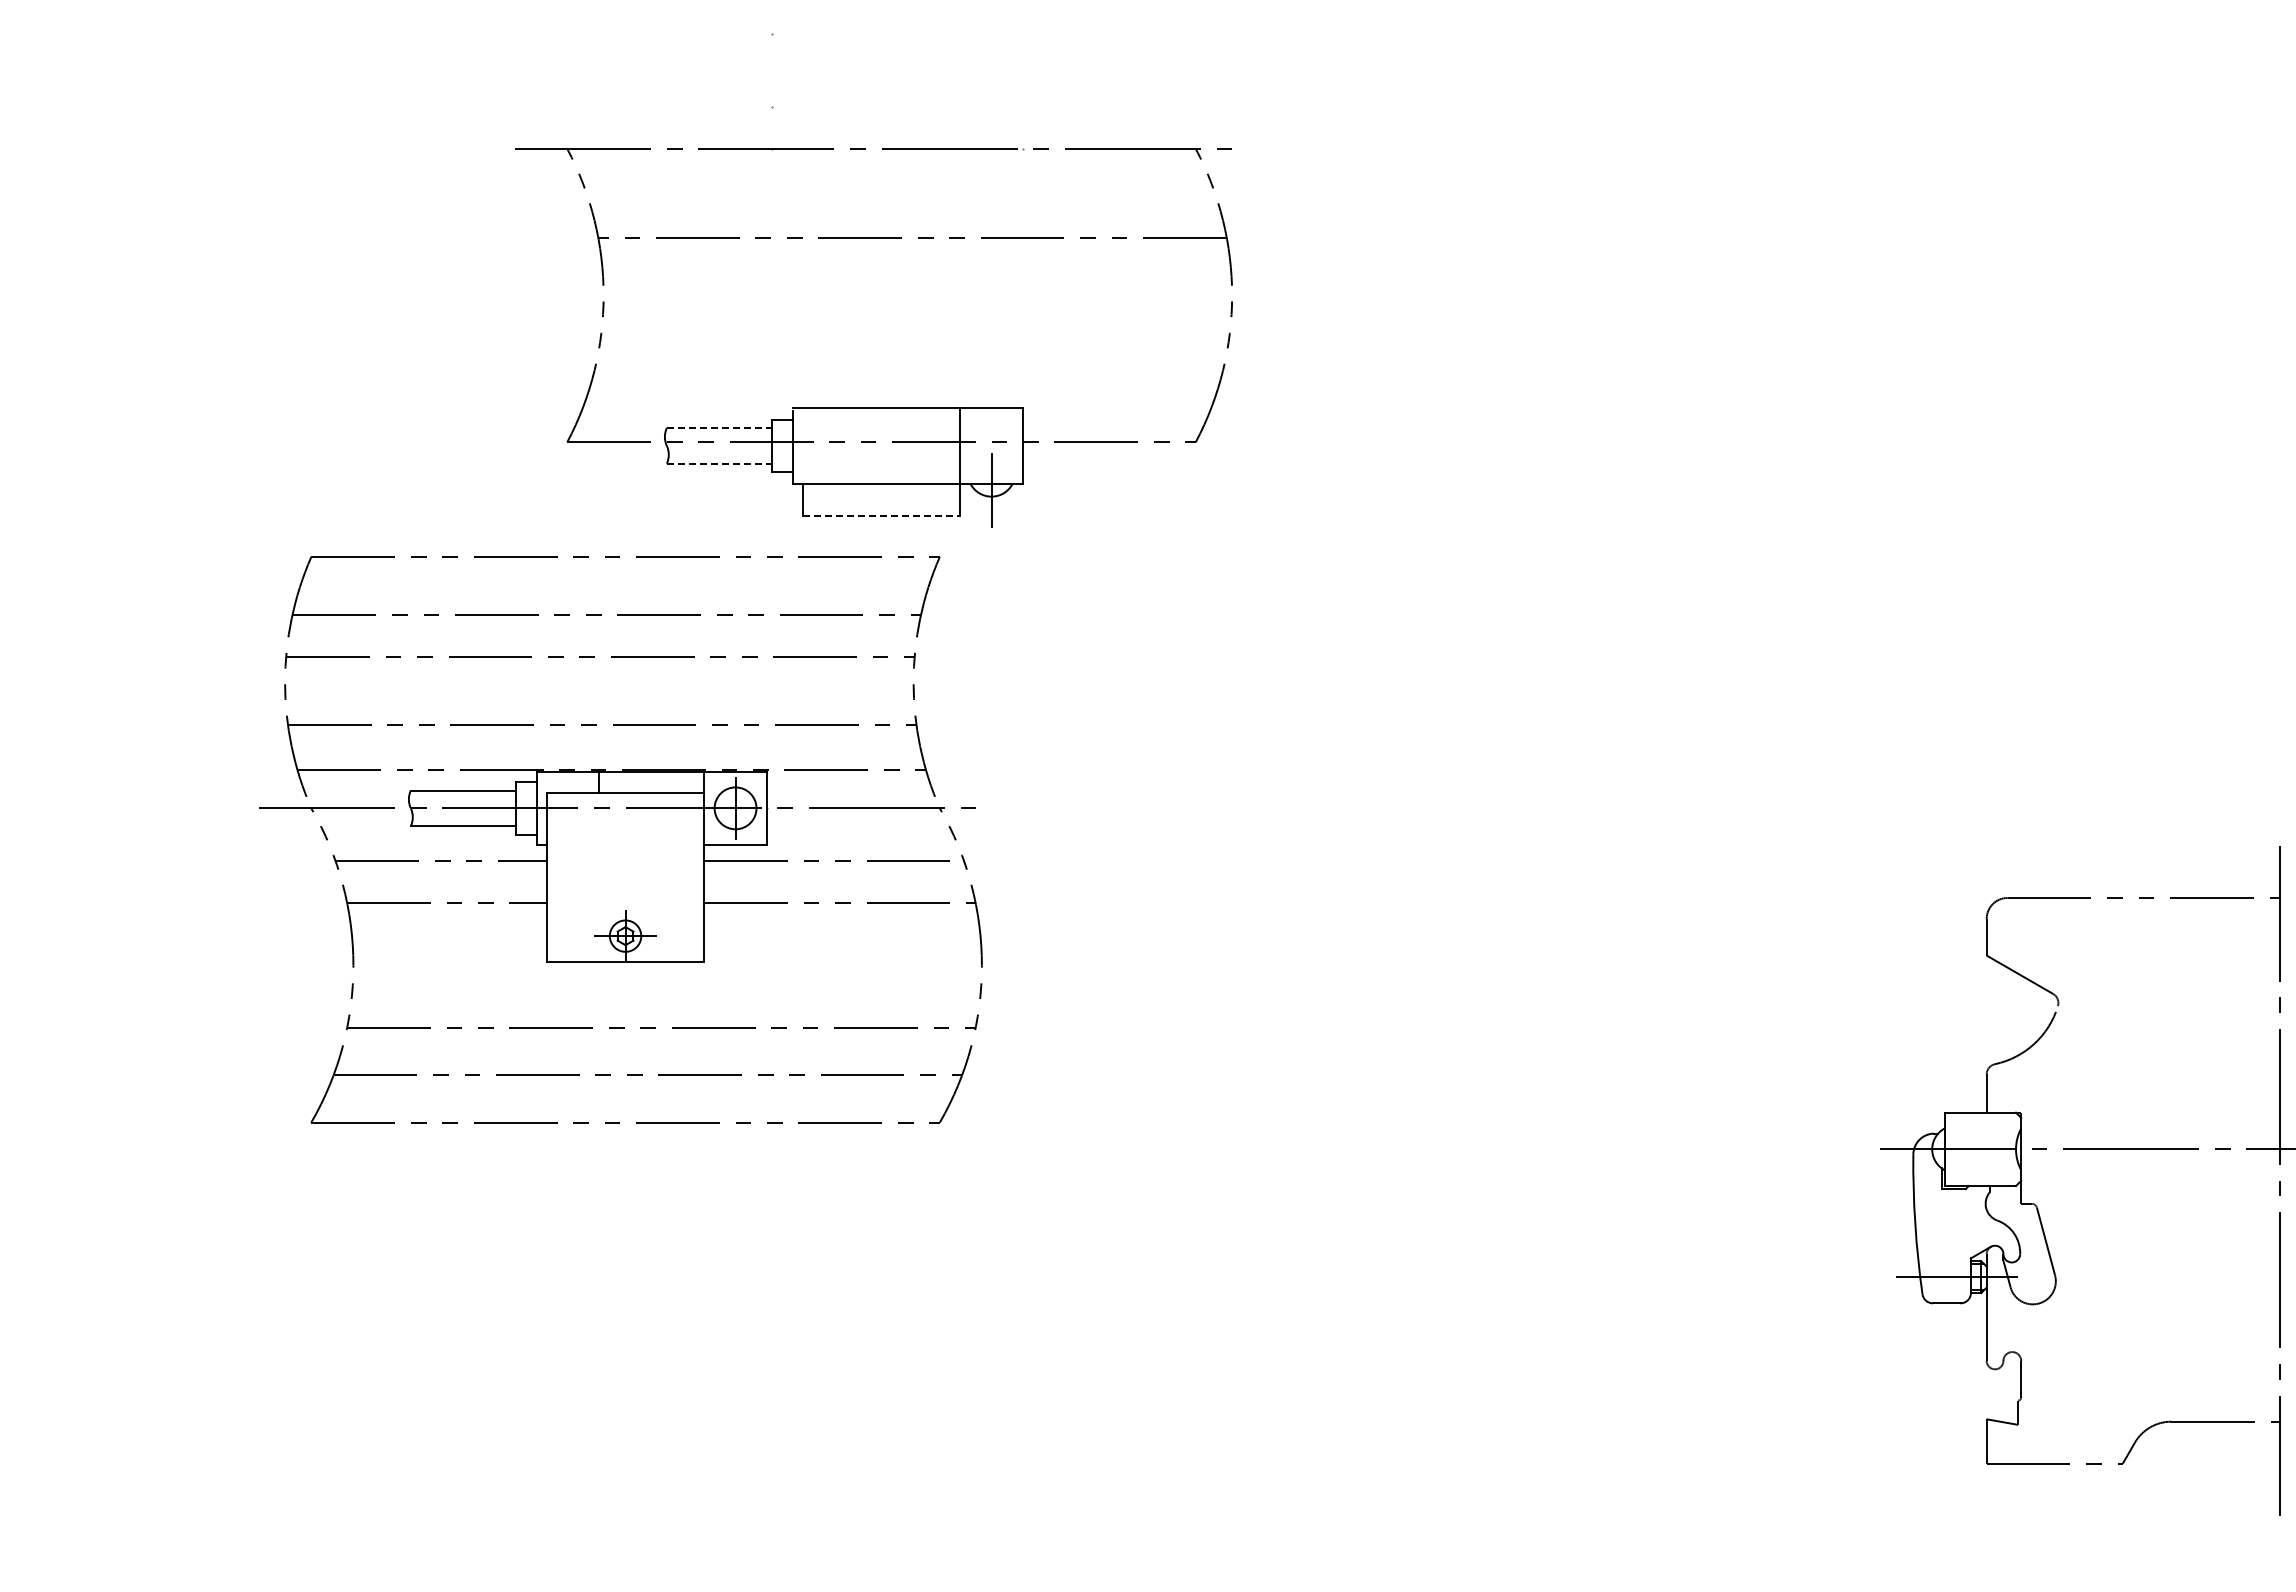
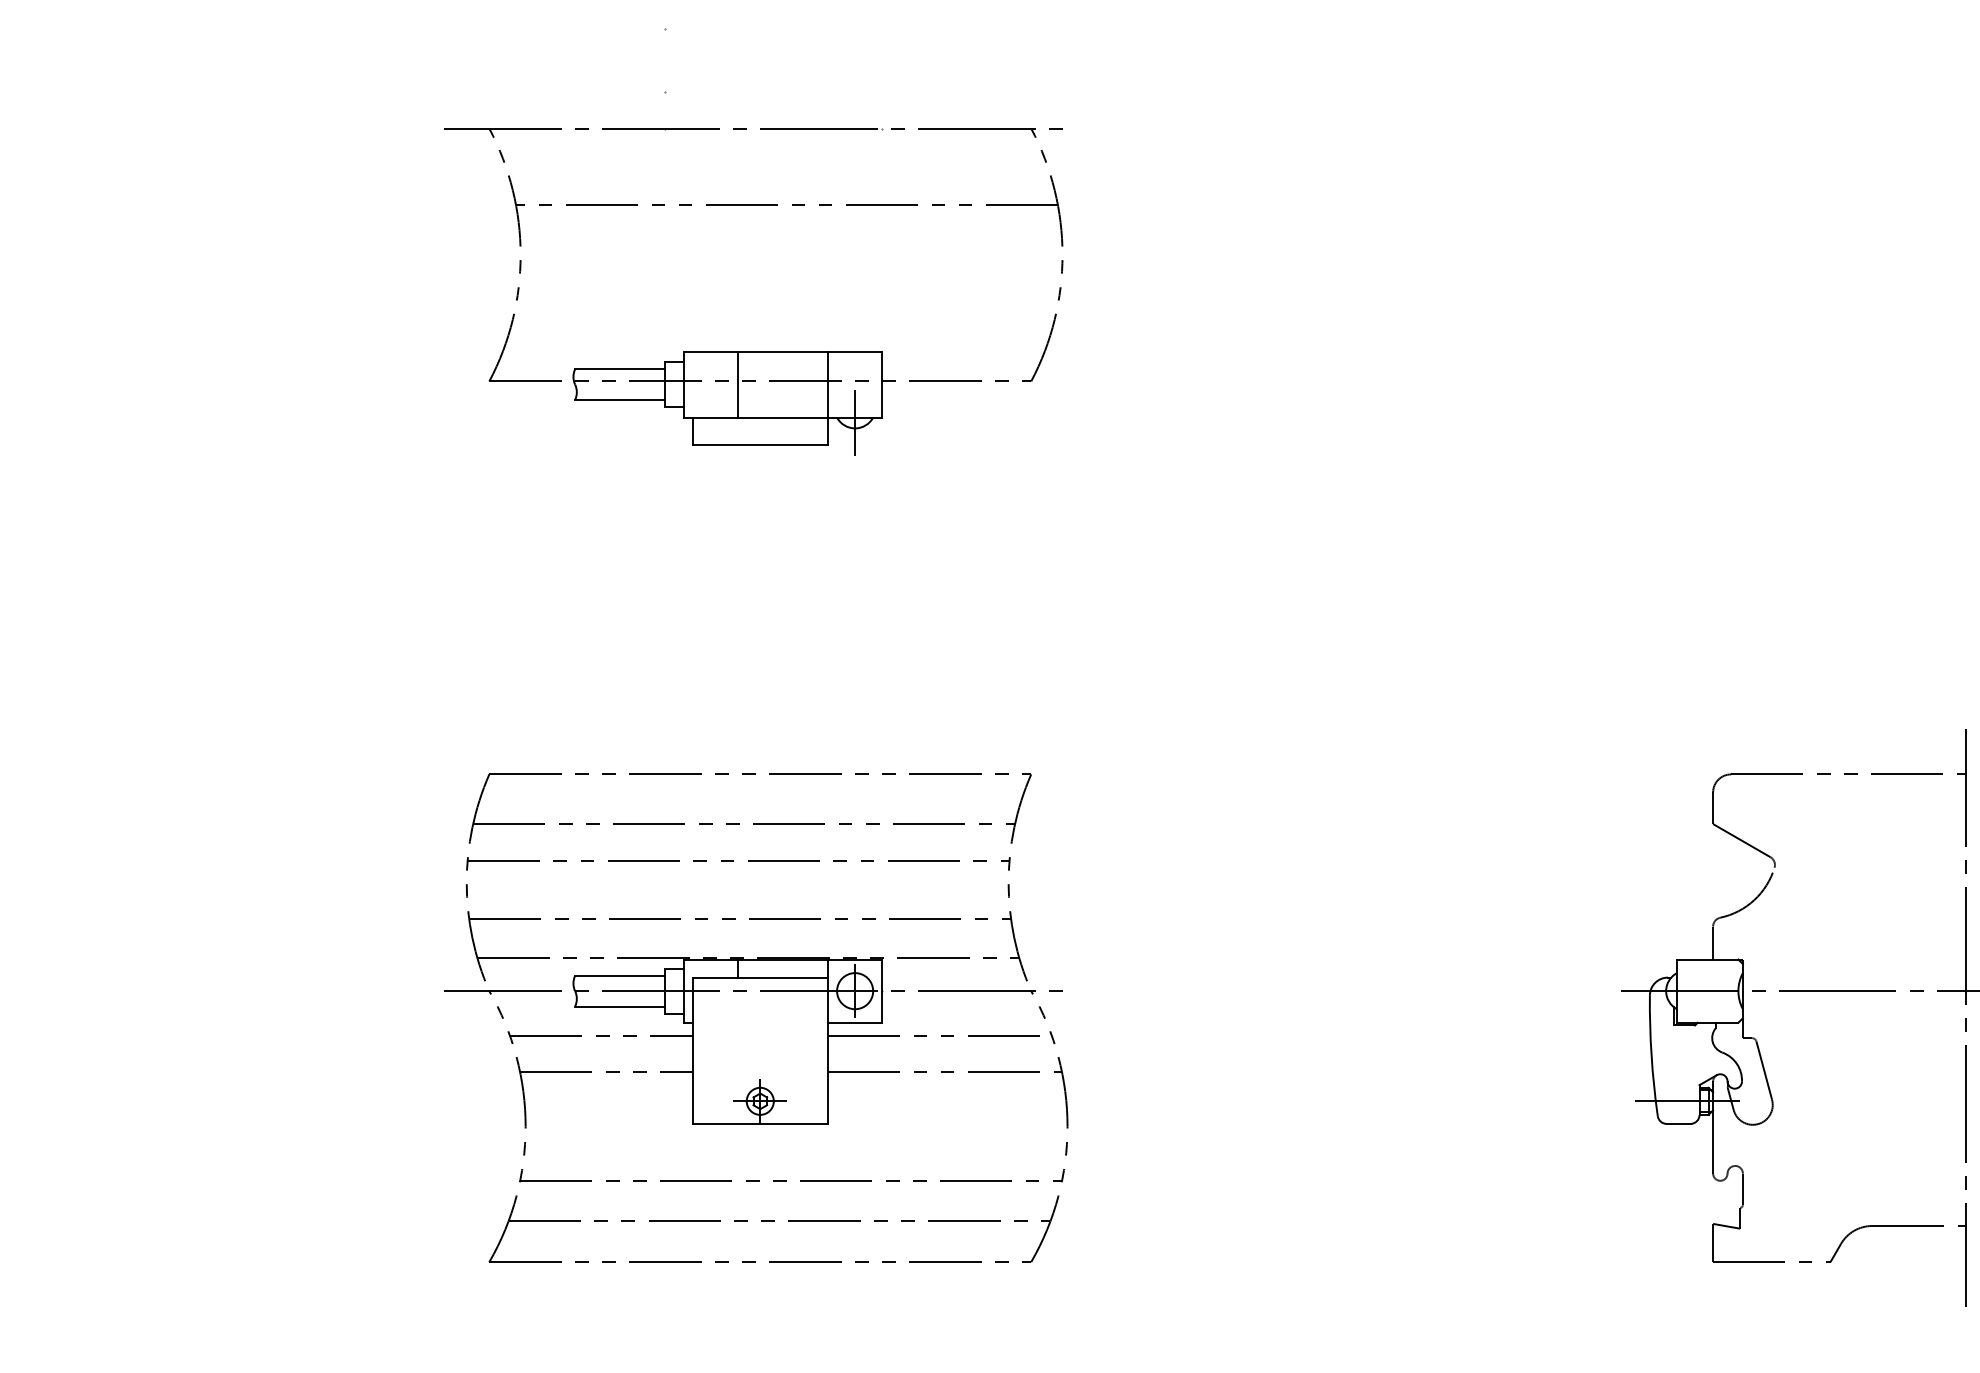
line: (719, 428) -> (620, 369), dashed -> solid
line: (855, 447) -> (737, 386), added
line: (719, 463) -> (620, 399), dashed -> solid
line: (881, 515) -> (760, 444), dashed -> solid
part: (620, 839) -> (755, 1018), moved

